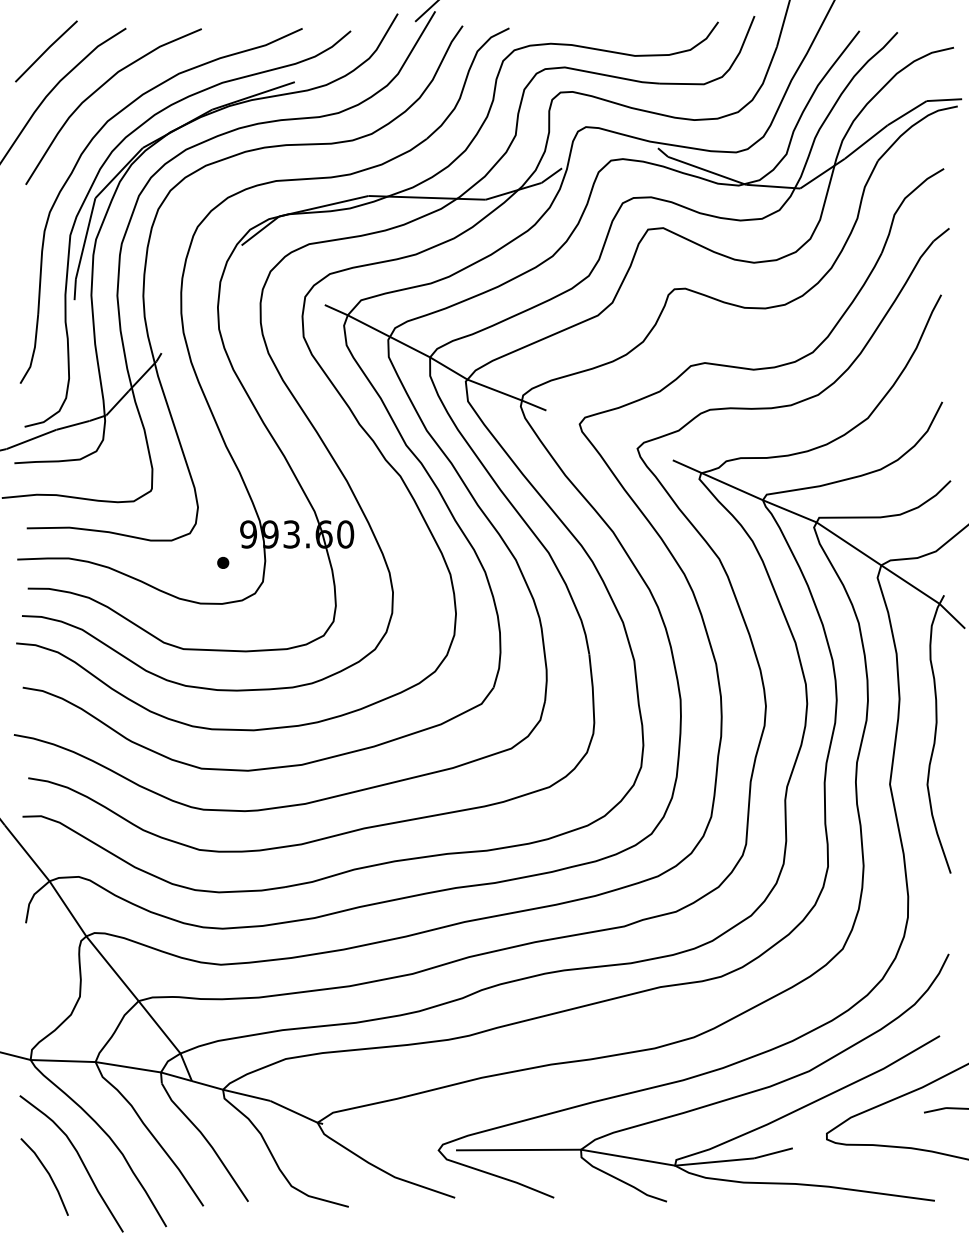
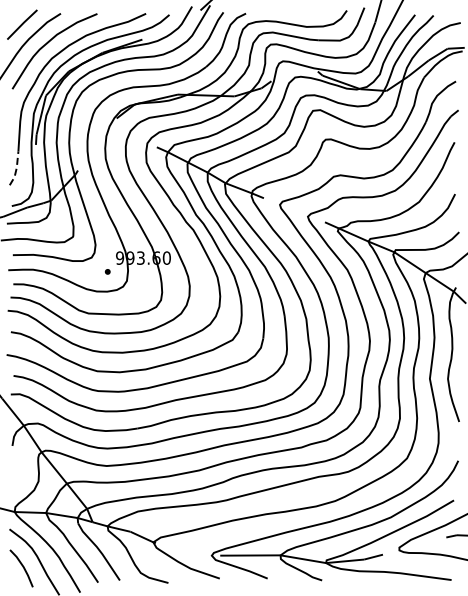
line: (34, 348) -> (16, 168), solid -> dashed

